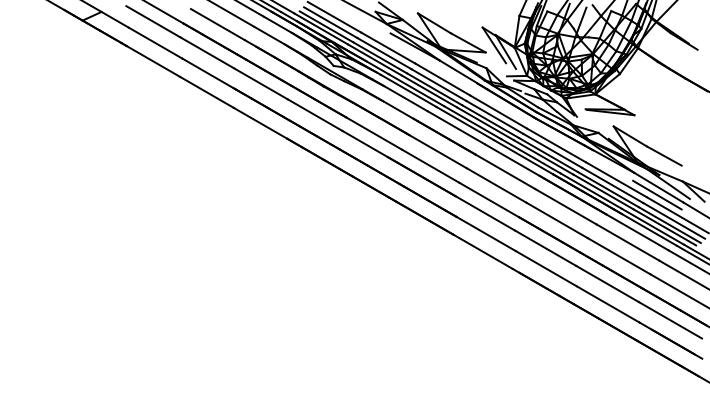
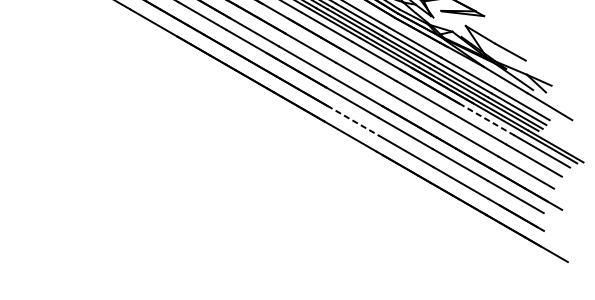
line: (657, 194) -> (504, 86), removed
line: (637, 232) -> (486, 119), solid -> dashed
line: (486, 234) -> (353, 121), solid -> dashed

